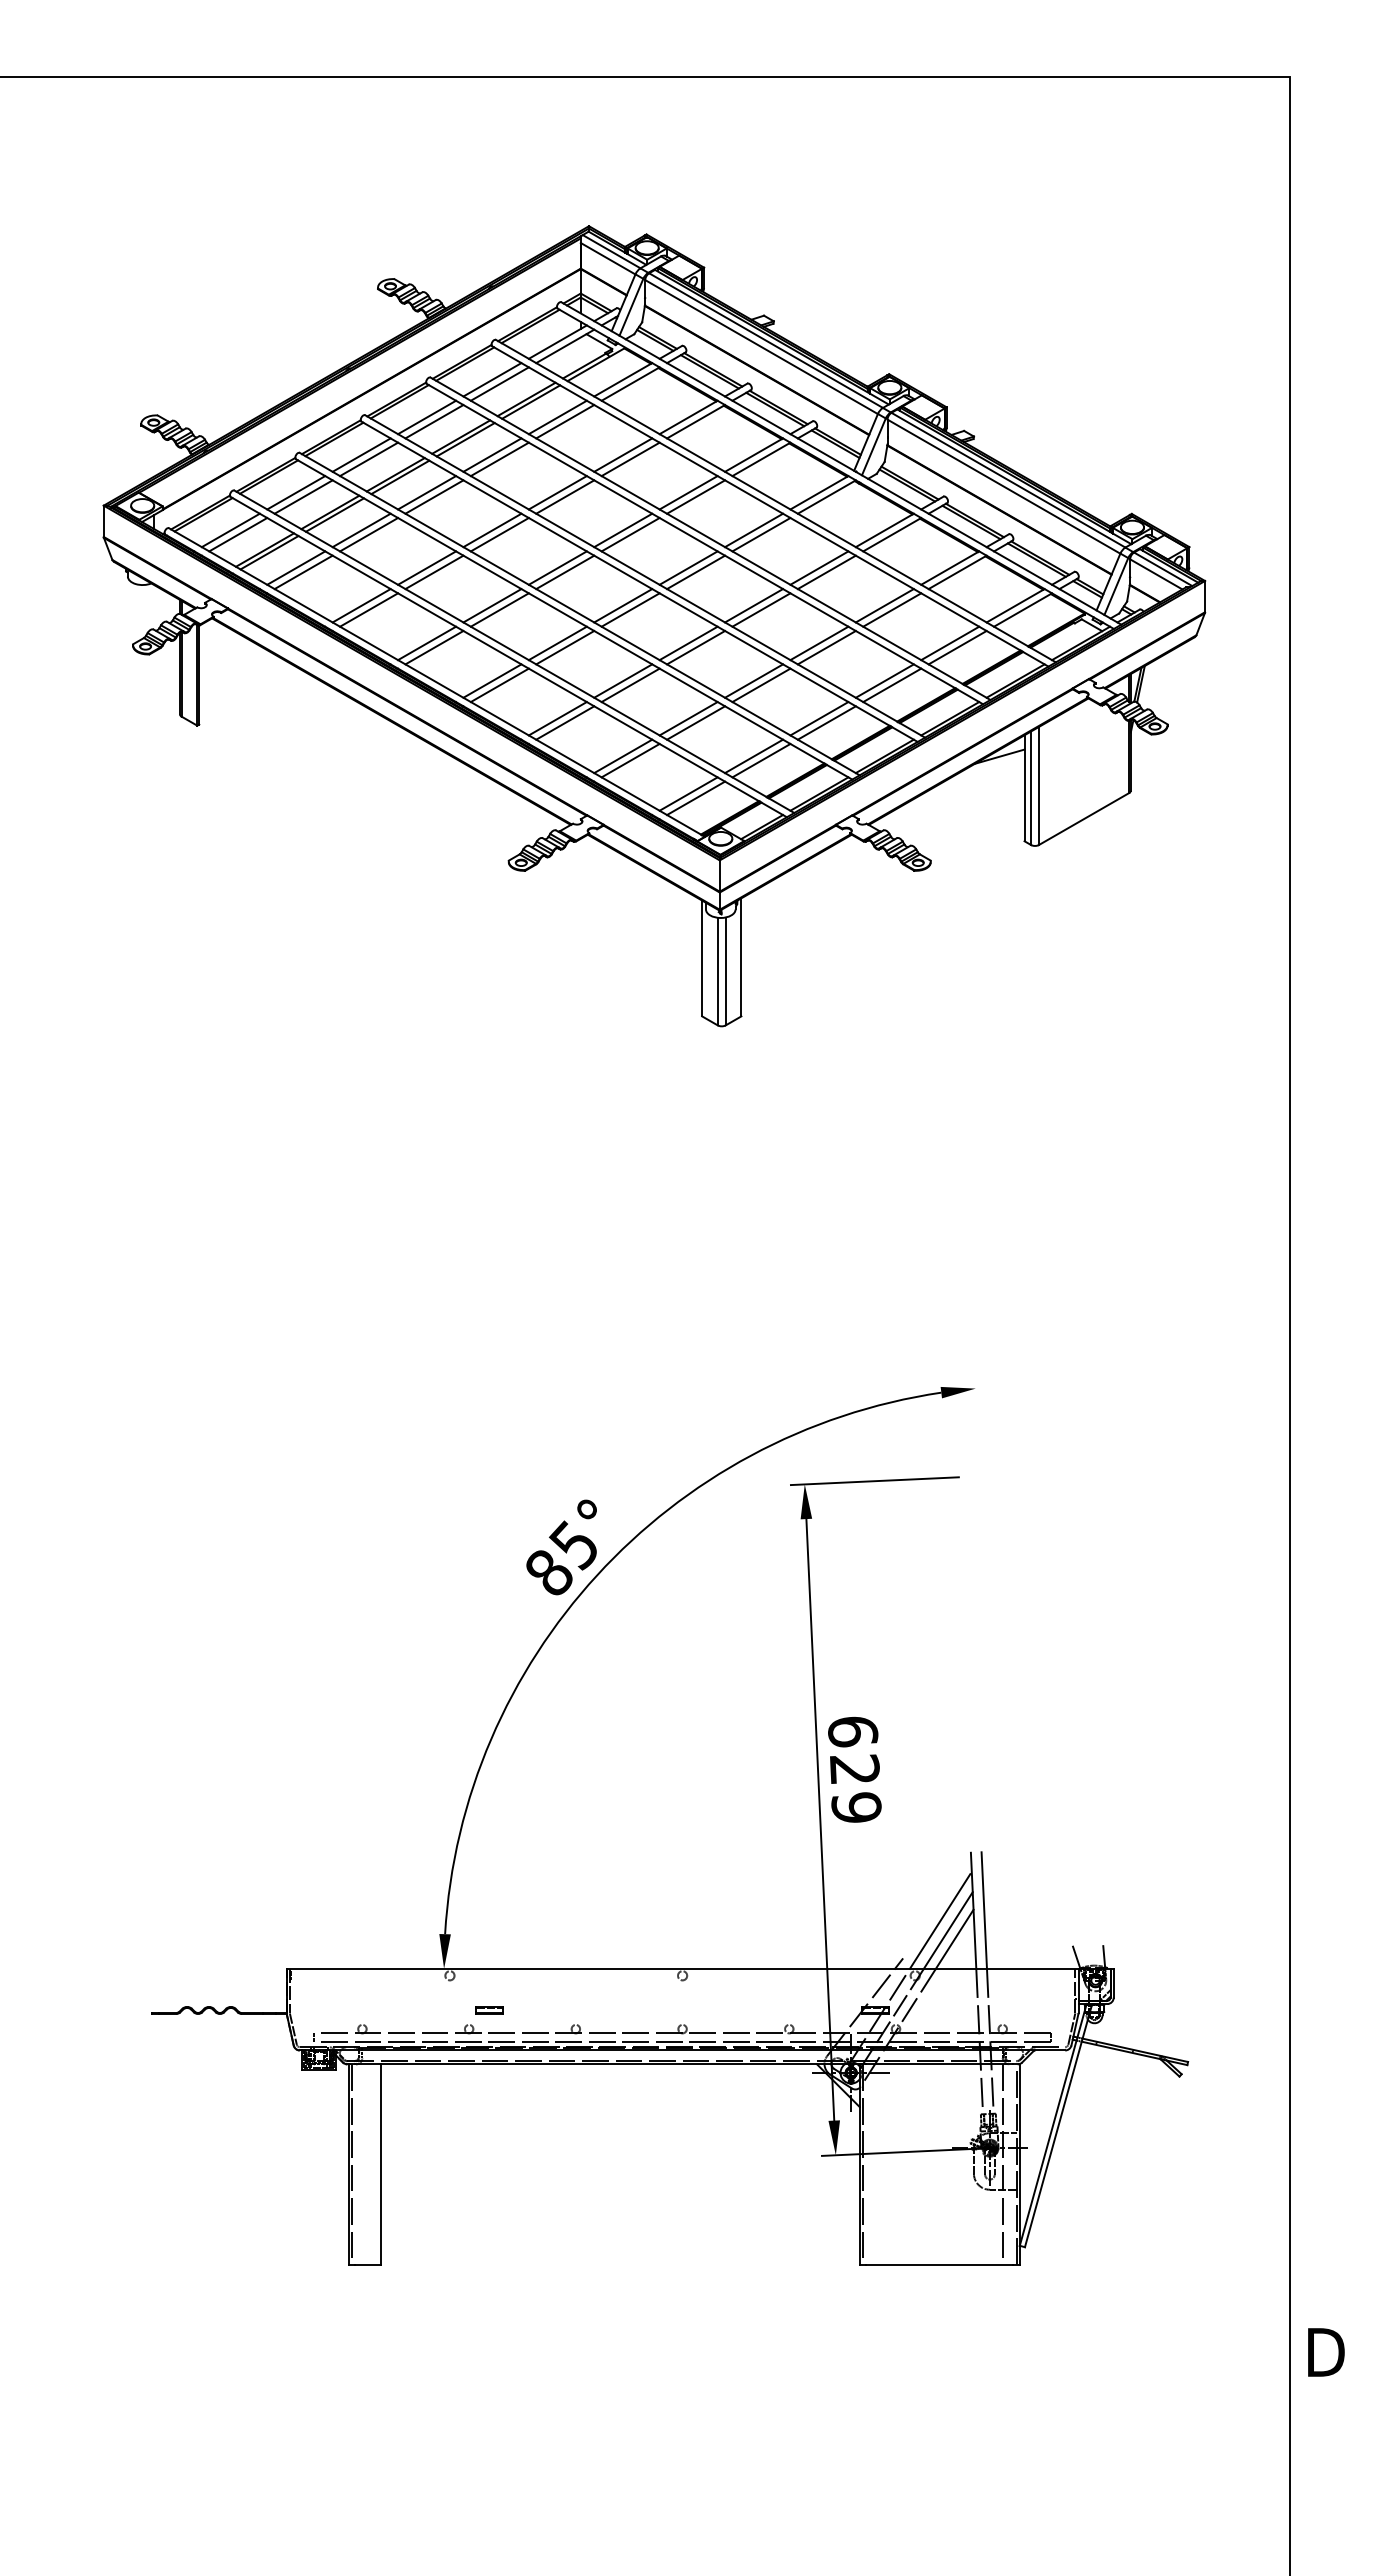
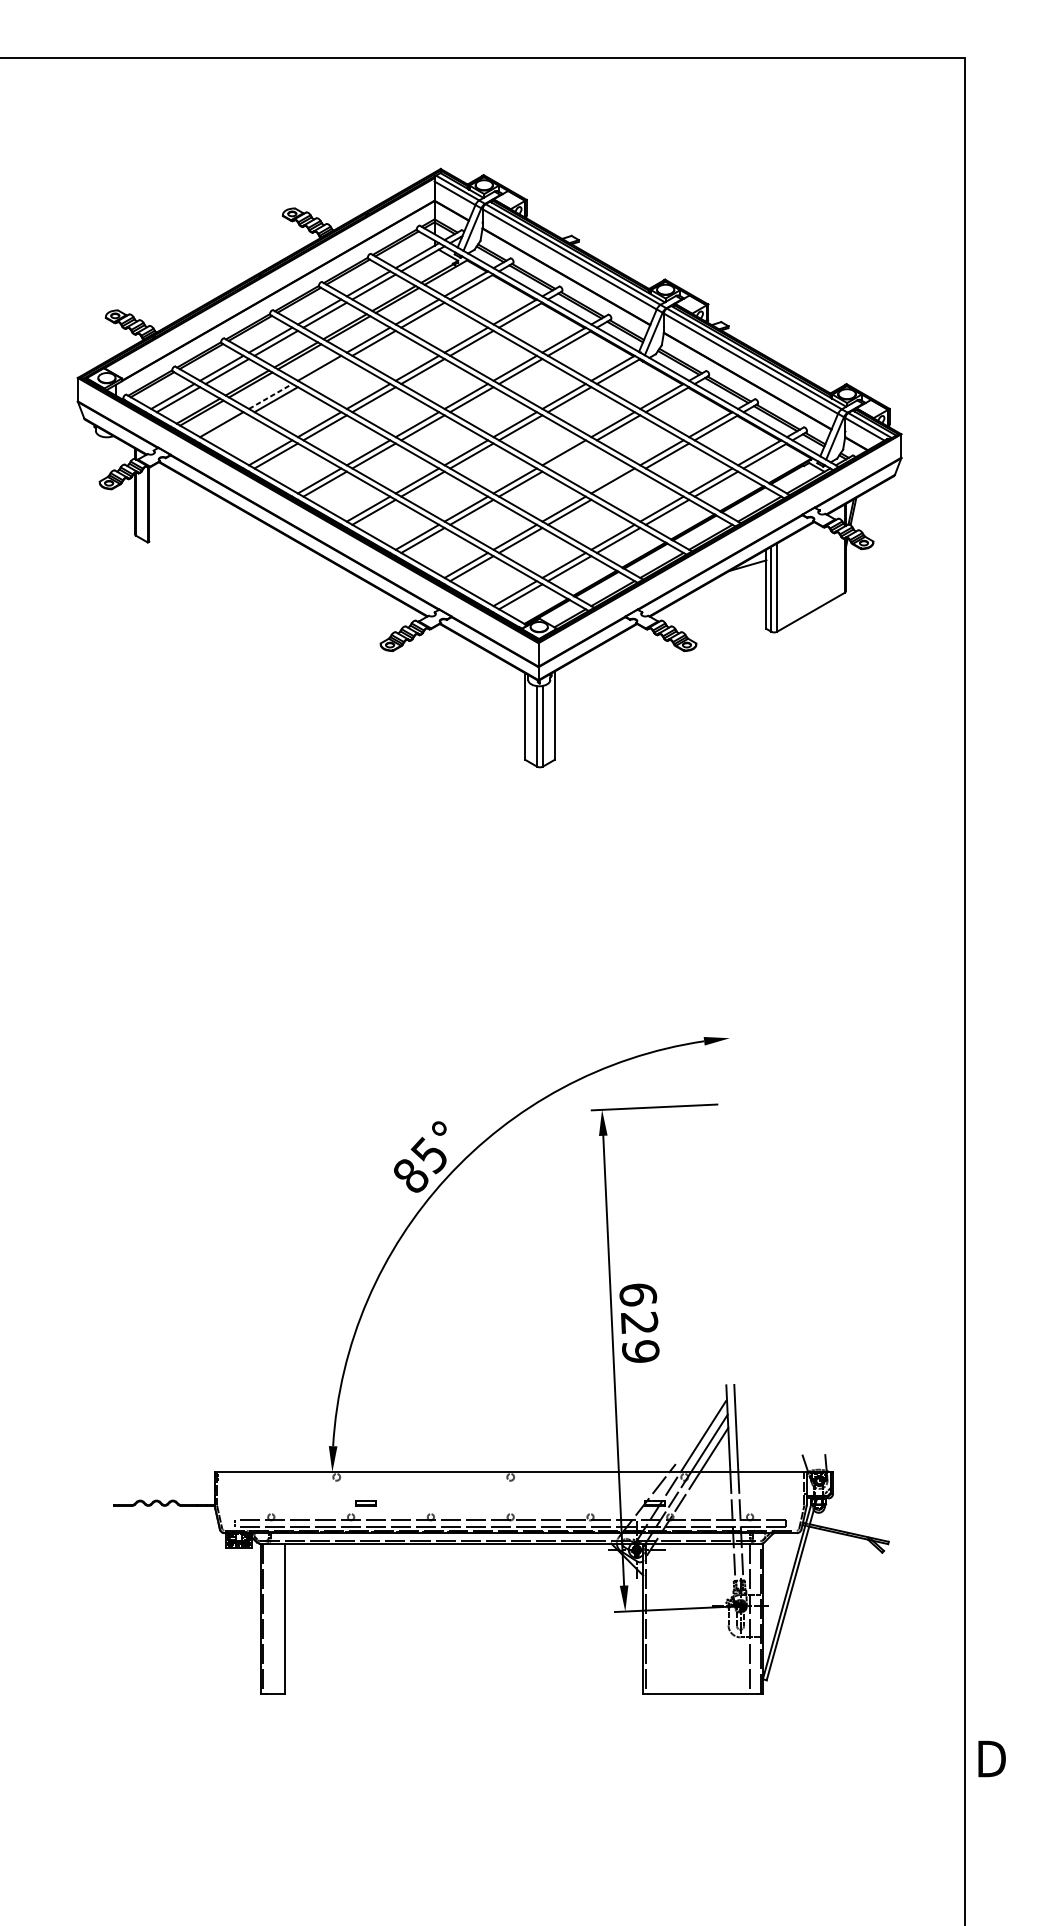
line: (434, 496) -> (325, 371), removed
line: (362, 530) -> (271, 396), solid -> dashed
line: (303, 572) -> (227, 427), removed
line: (761, 609) -> (569, 455), removed
line: (826, 647) -> (618, 484), removed

